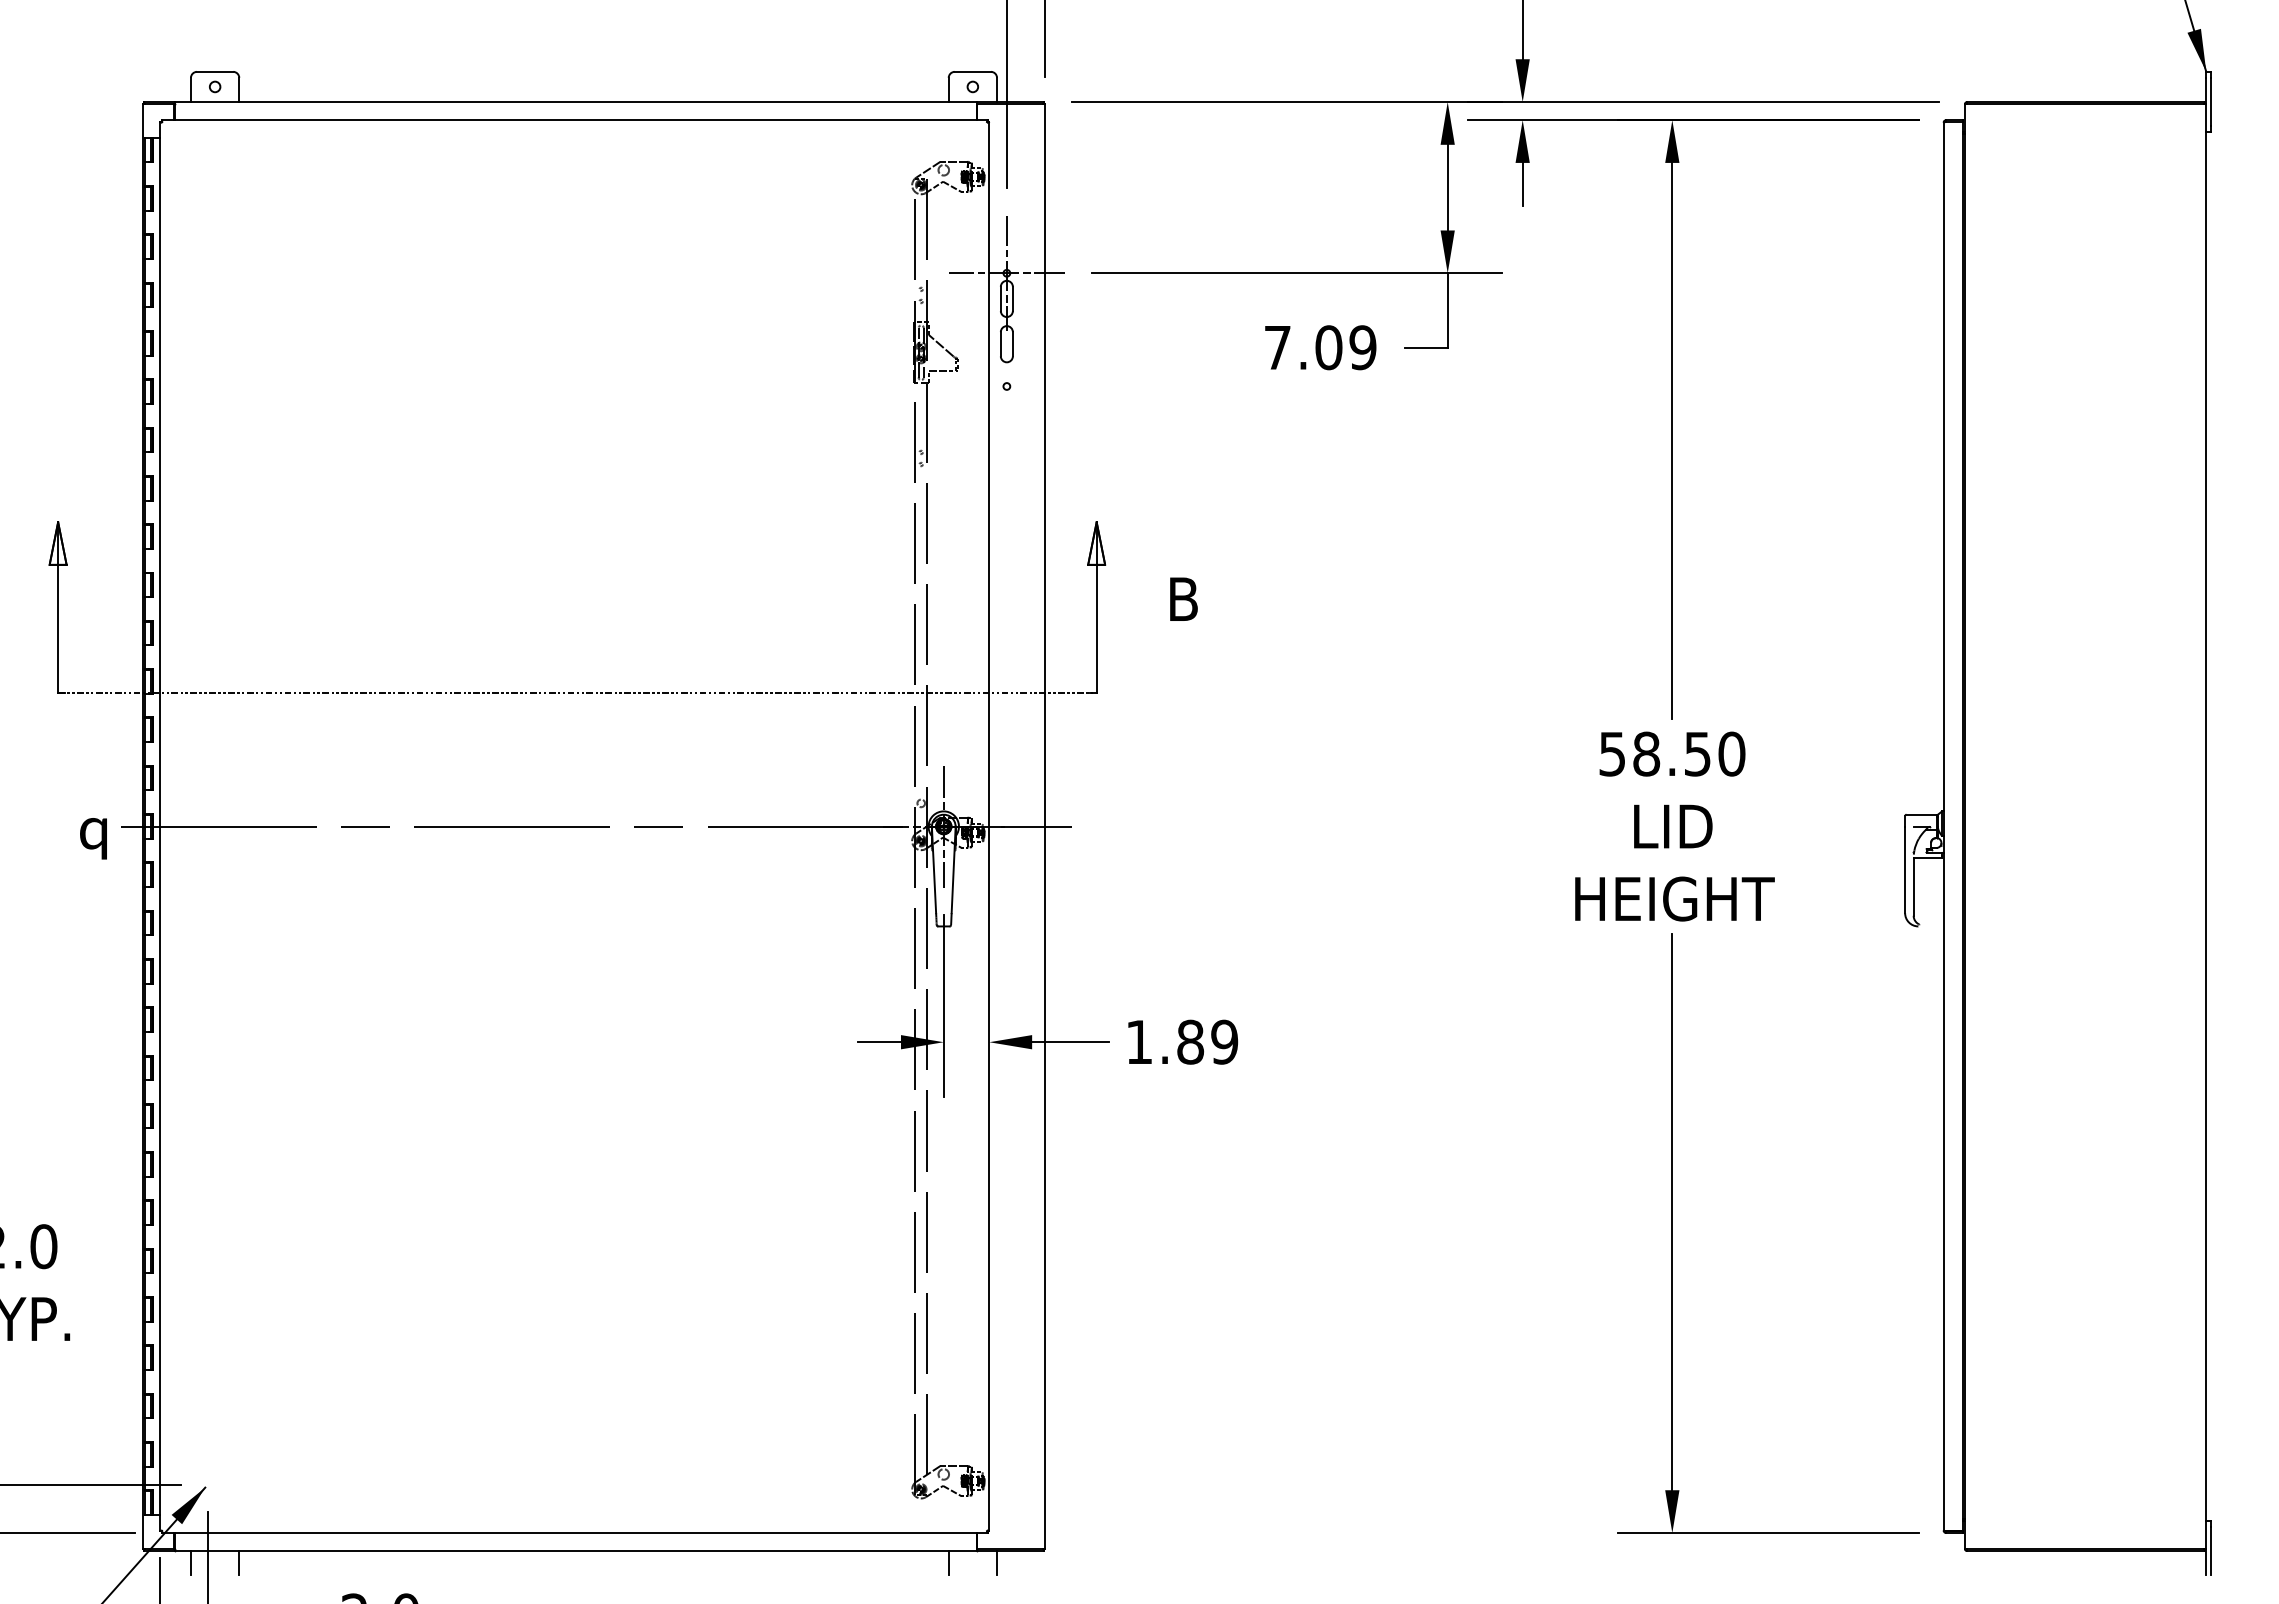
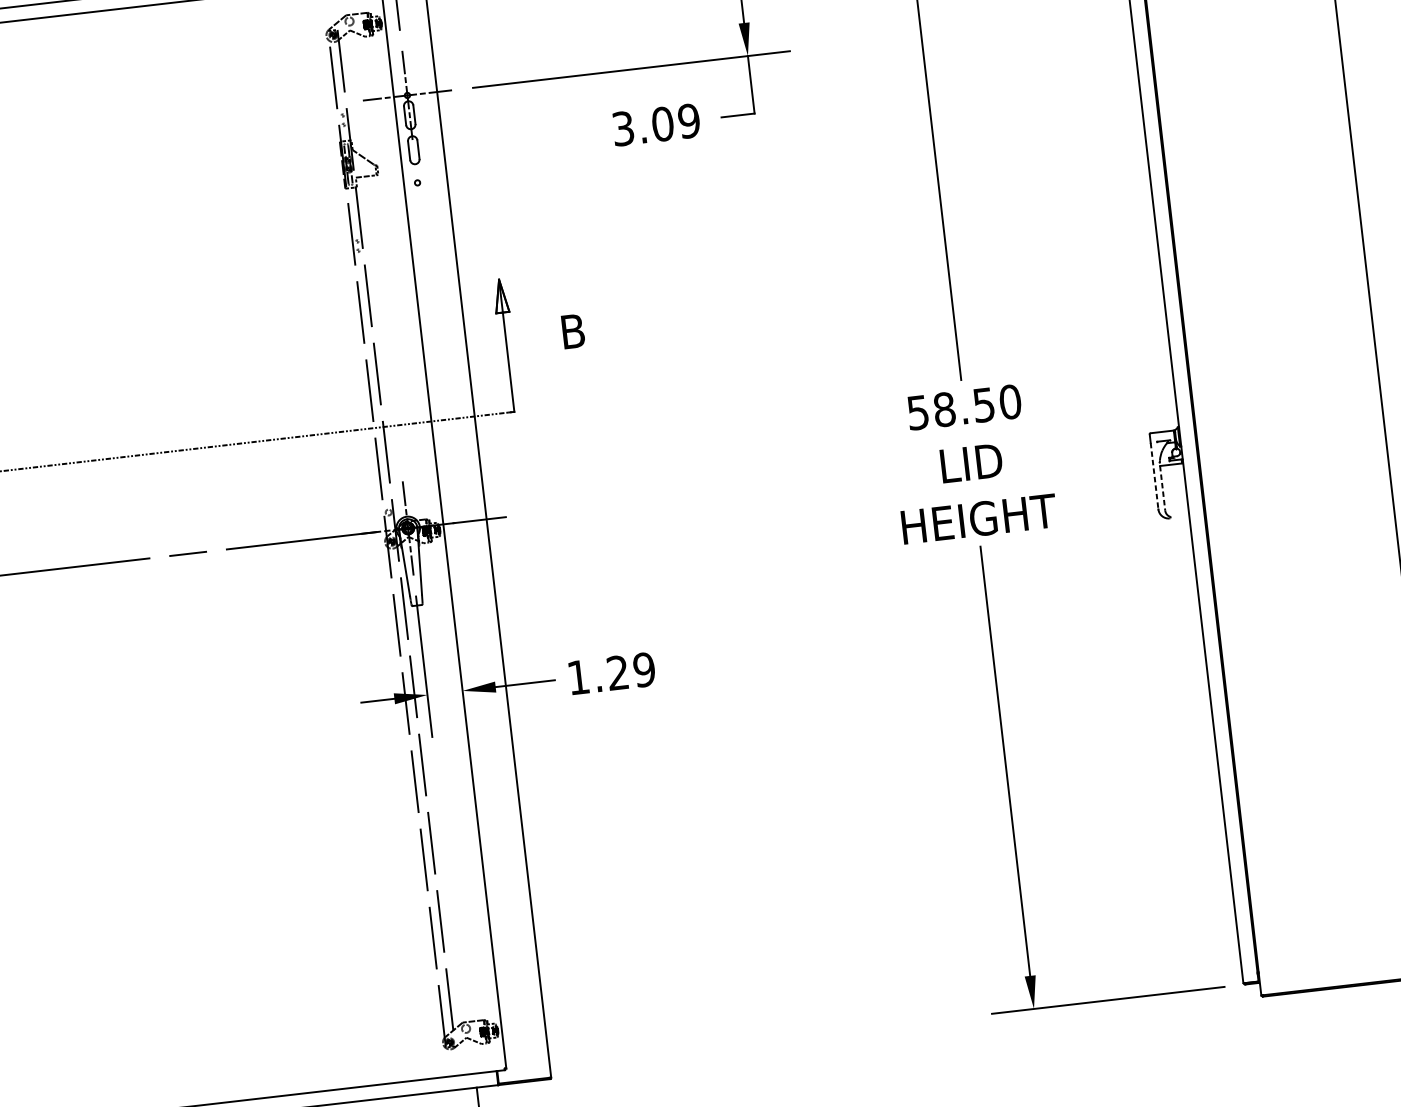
text: (1277, 347) -> (623, 128), 7.09 -> 3.09
line: (1905, 870) -> (1154, 476), solid -> dashed
line: (1913, 886) -> (1162, 488), solid -> dashed
text: (1190, 1041) -> (617, 672), 1.89 -> 1.29
line: (997, 1563) -> (515, 1092), removed

